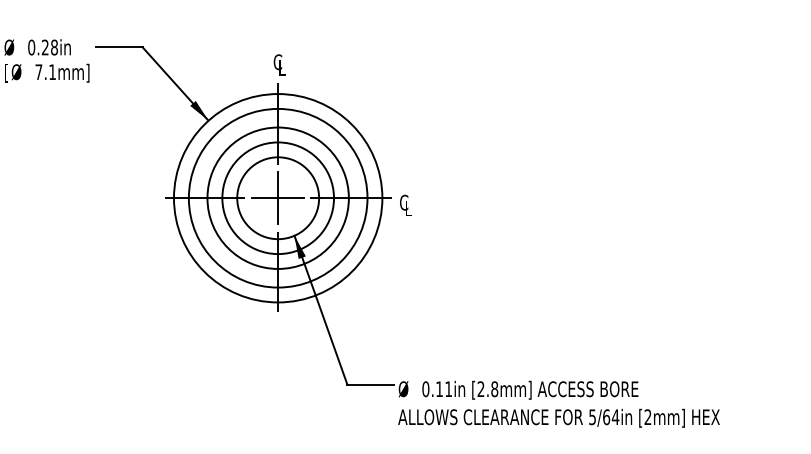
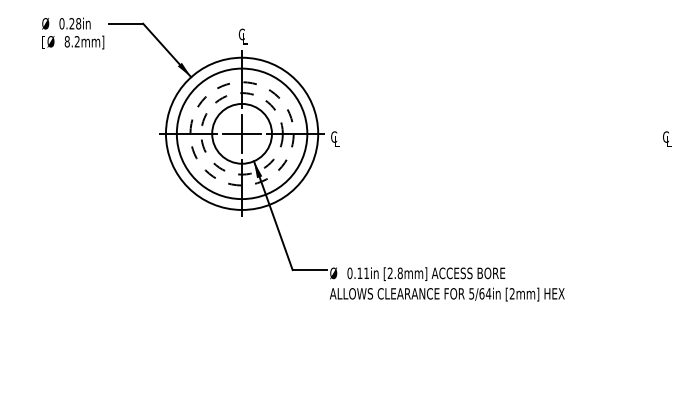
text: (44, 71) -> (71, 41), 7.1mm] -> 8.2mm]
circle: (277, 197) -> (241, 133), solid -> dashed
circle: (277, 197) -> (241, 133), solid -> dashed

